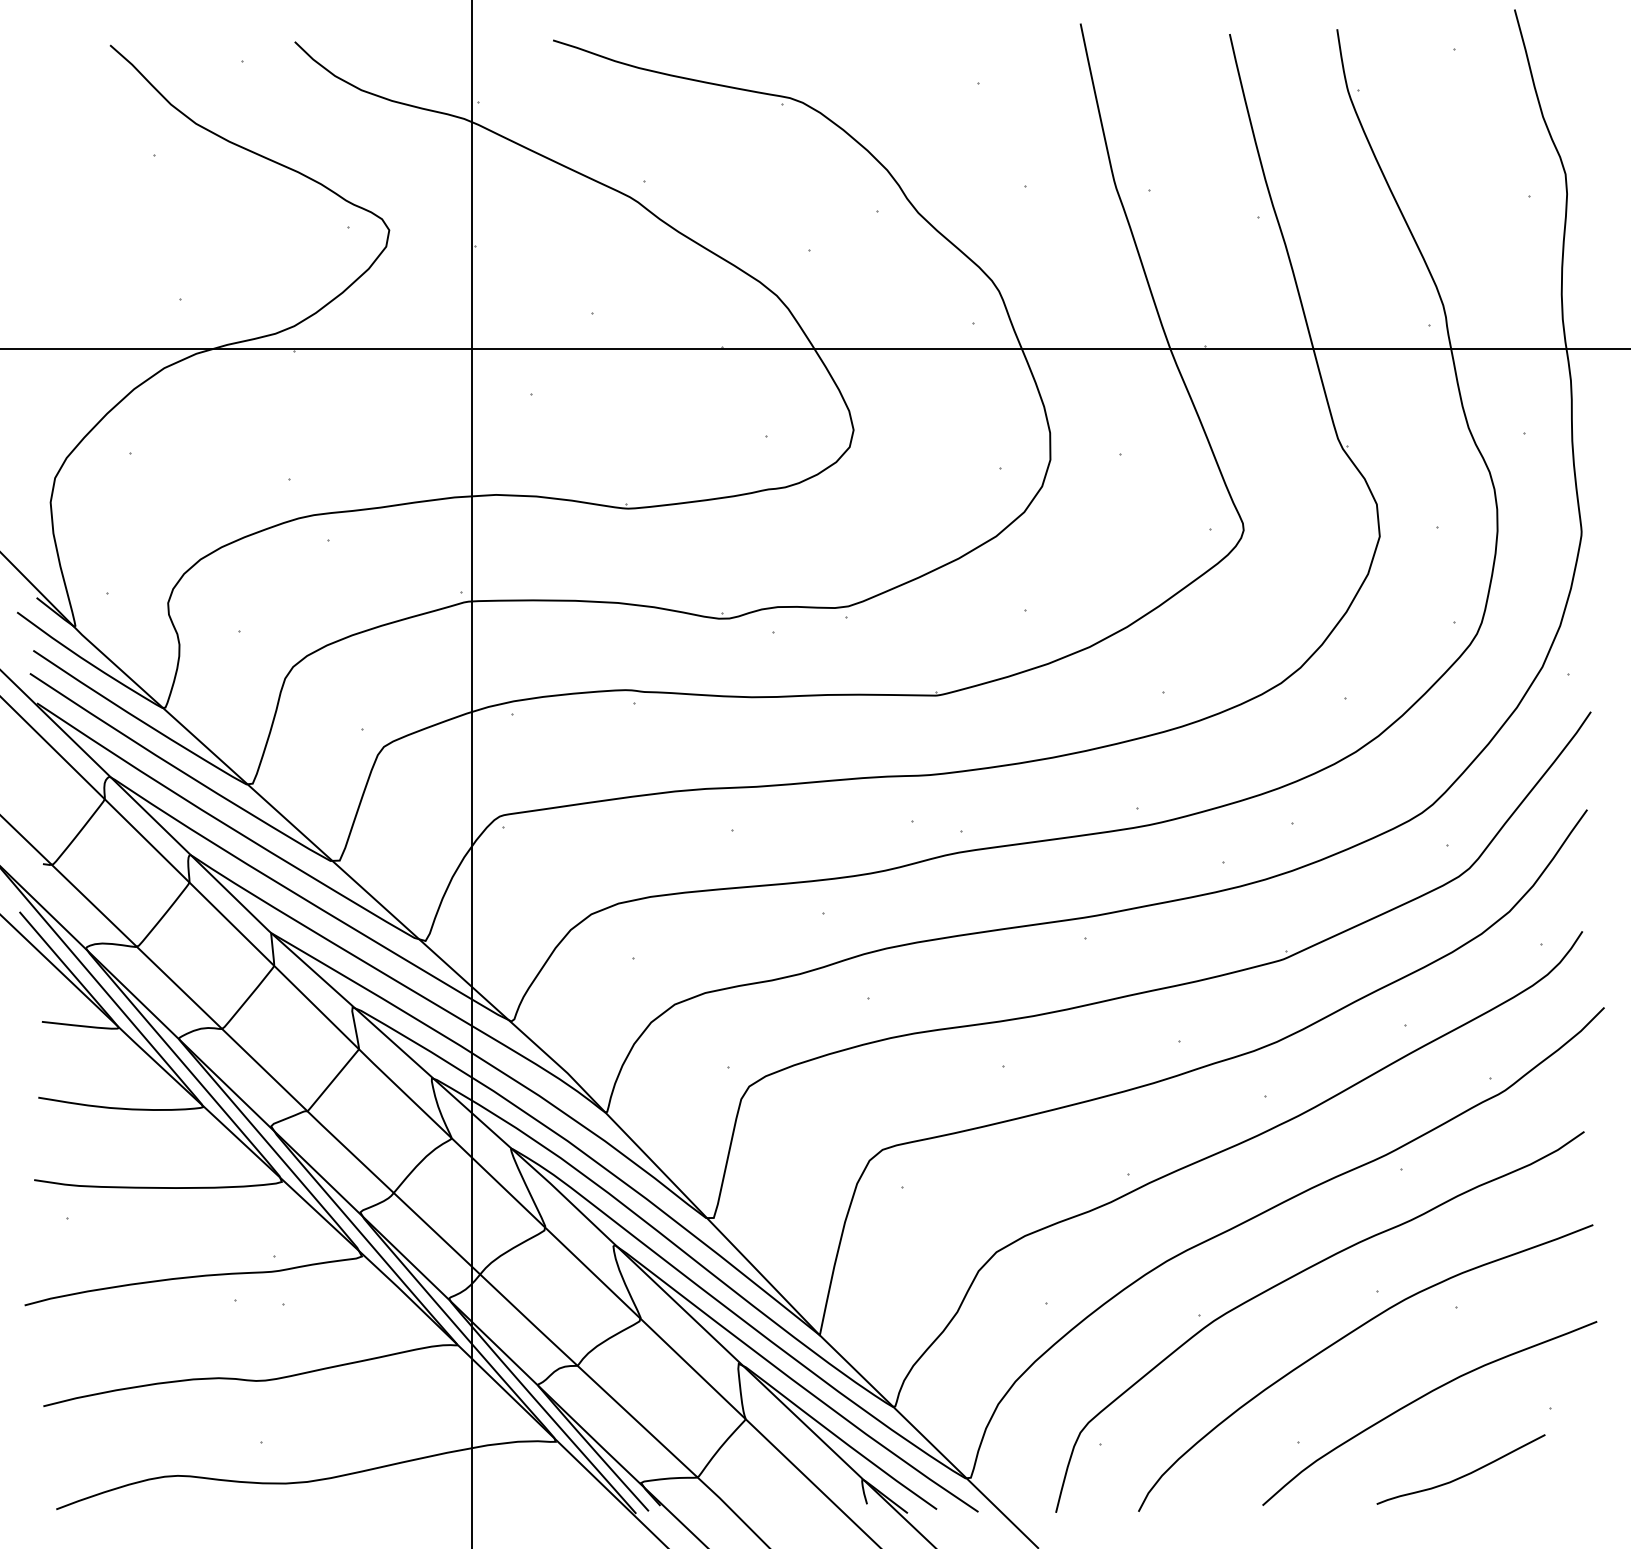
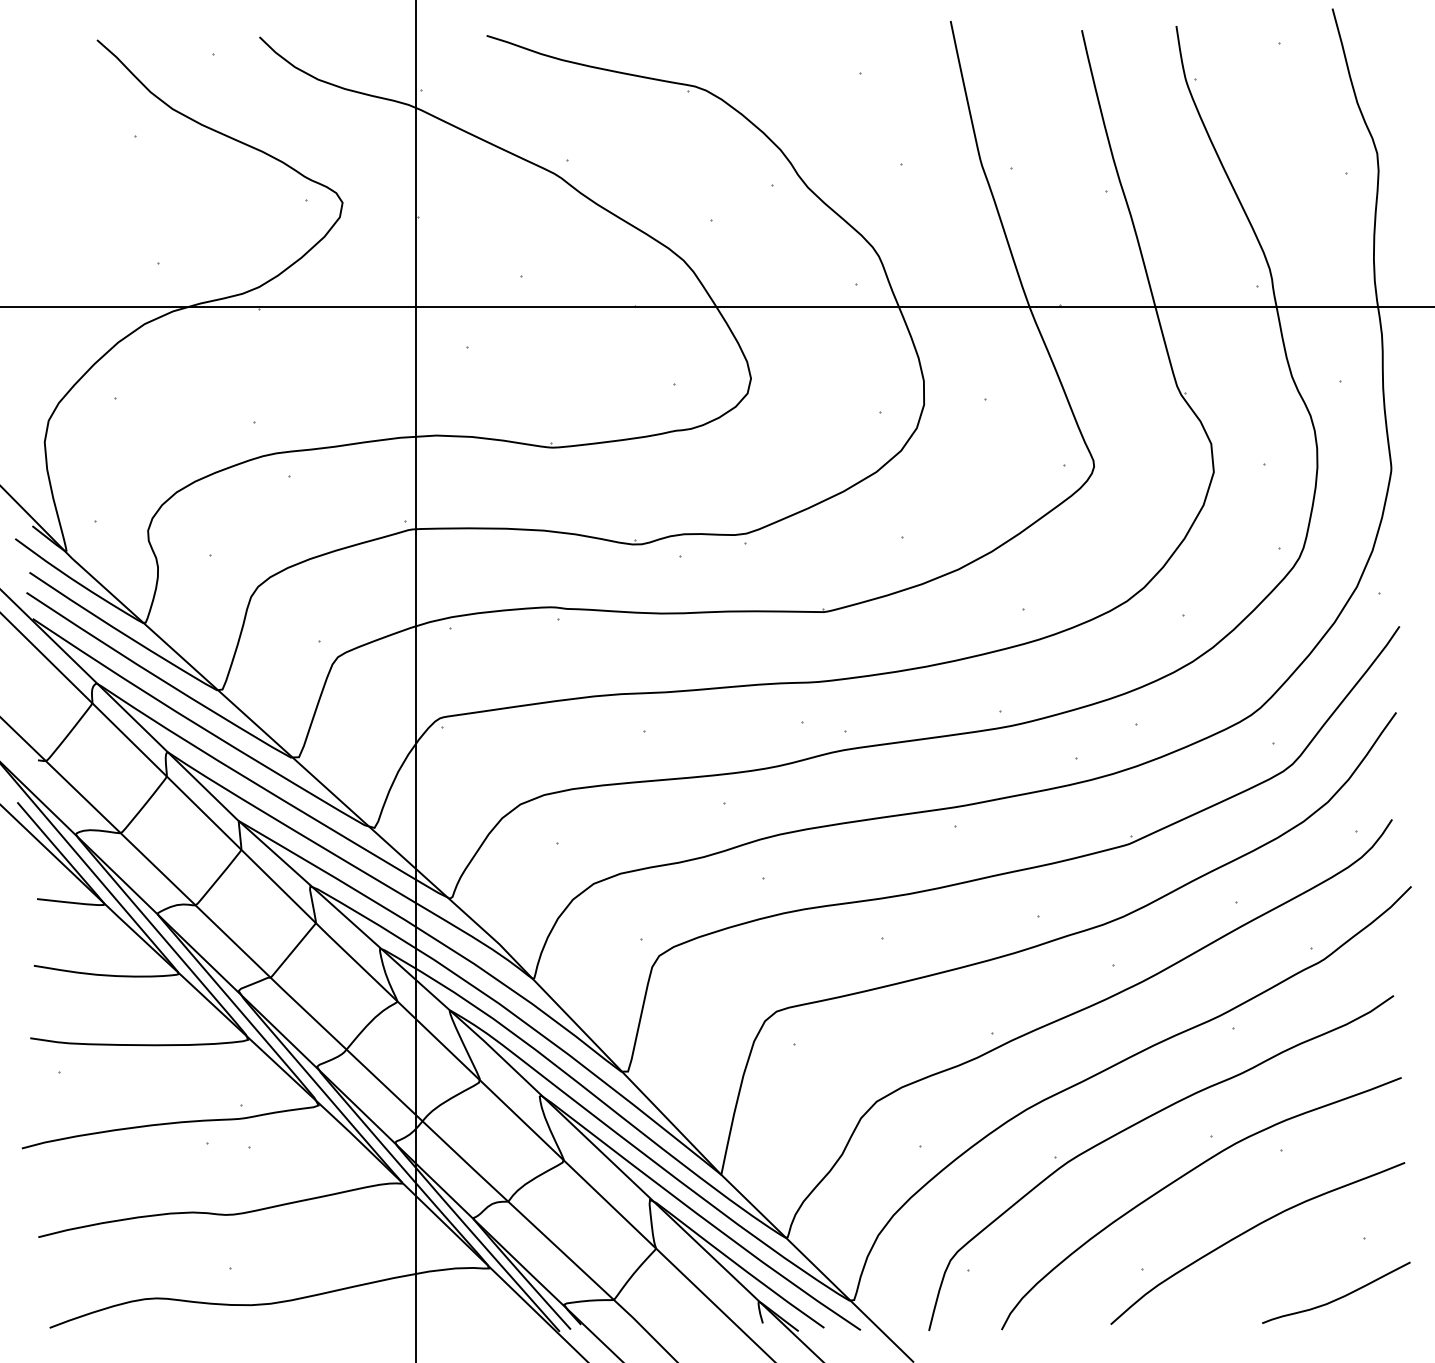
curve: (1462, 1475) -> (1337, 1298), moved

